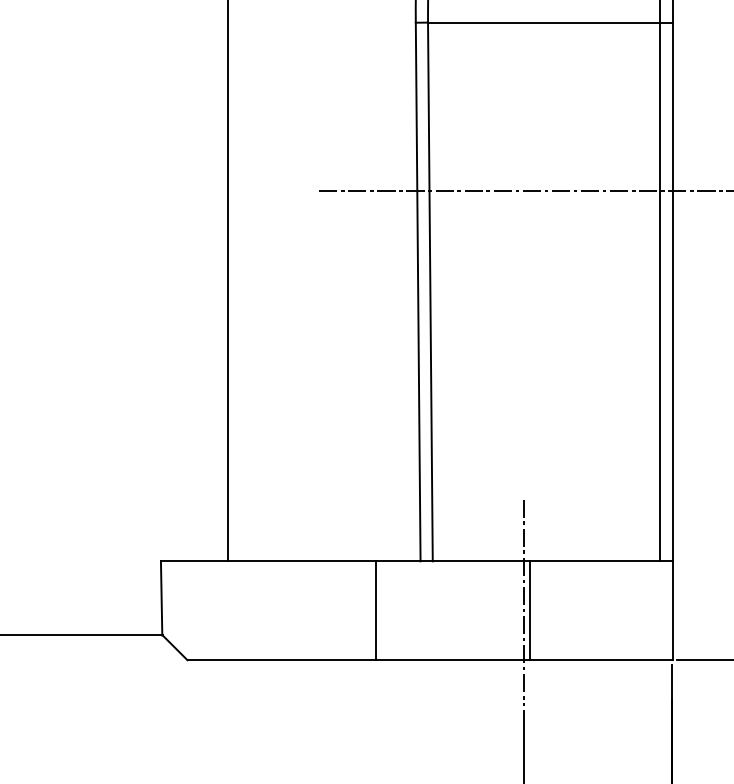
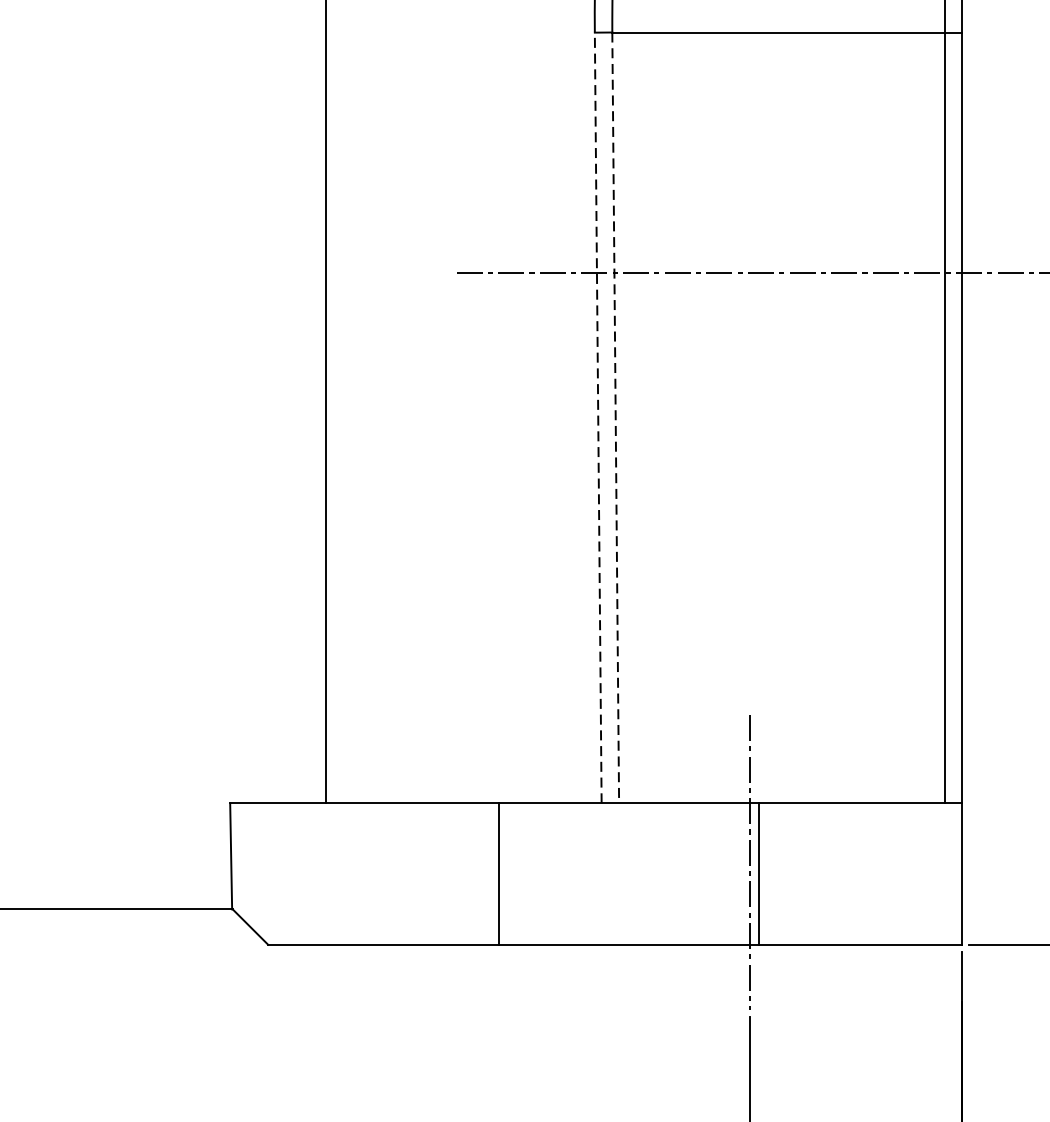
line: (418, 291) -> (598, 417), solid -> dashed
line: (430, 292) -> (615, 418), solid -> dashed
line: (376, 610) -> (499, 873), moved

